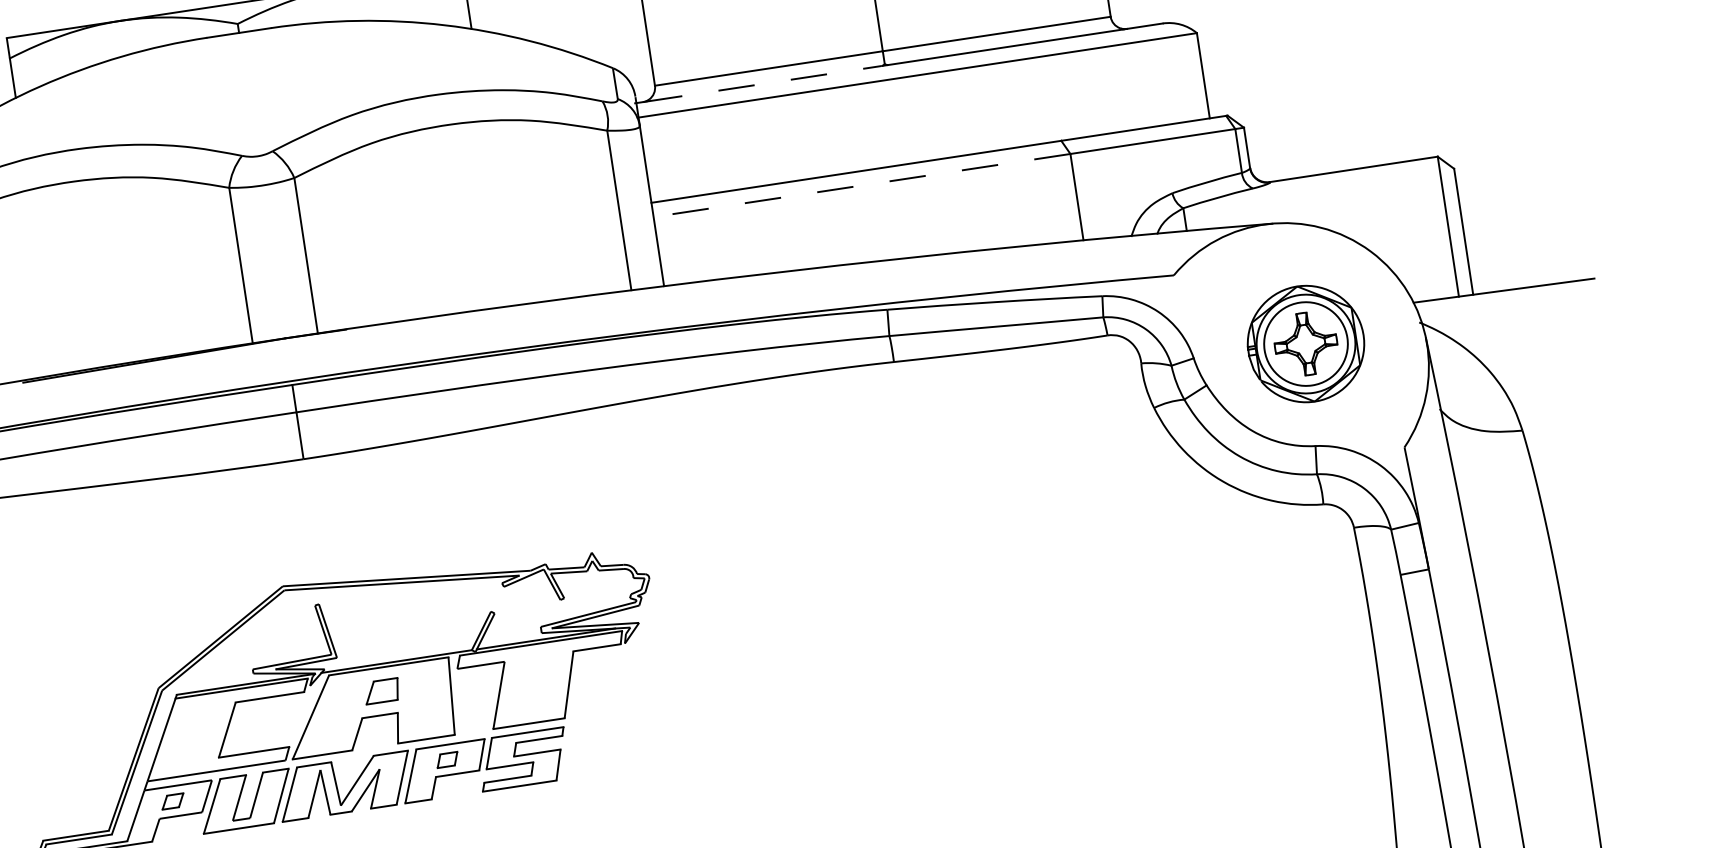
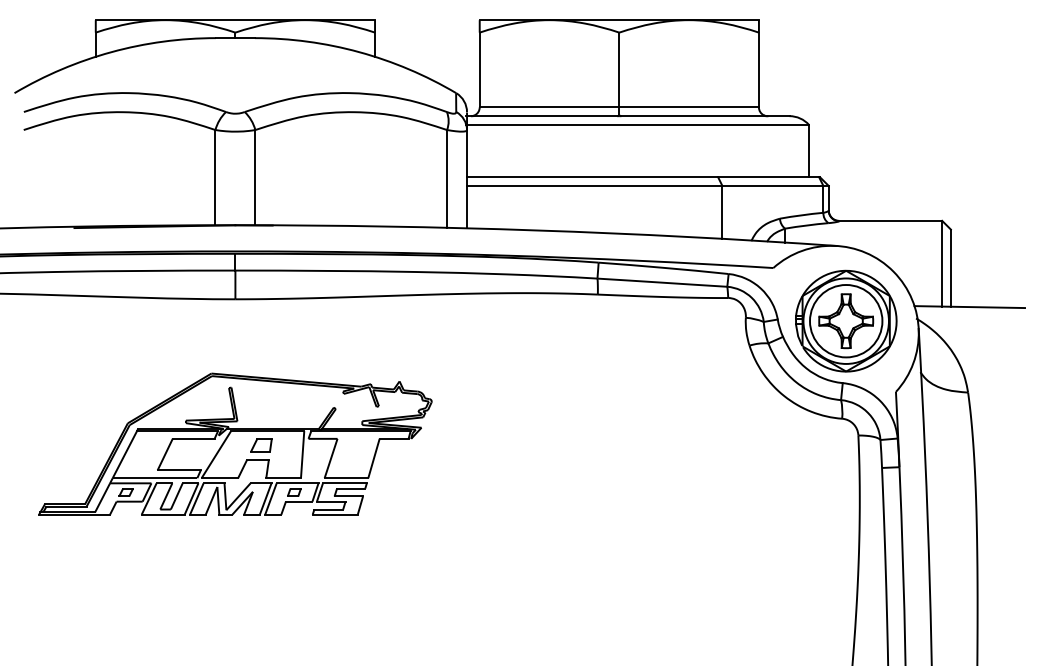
line: (764, 84) -> (545, 116), dashed -> solid
line: (861, 184) -> (594, 185), dashed -> solid
part: (1306, 342) -> (846, 320), size x1.43

